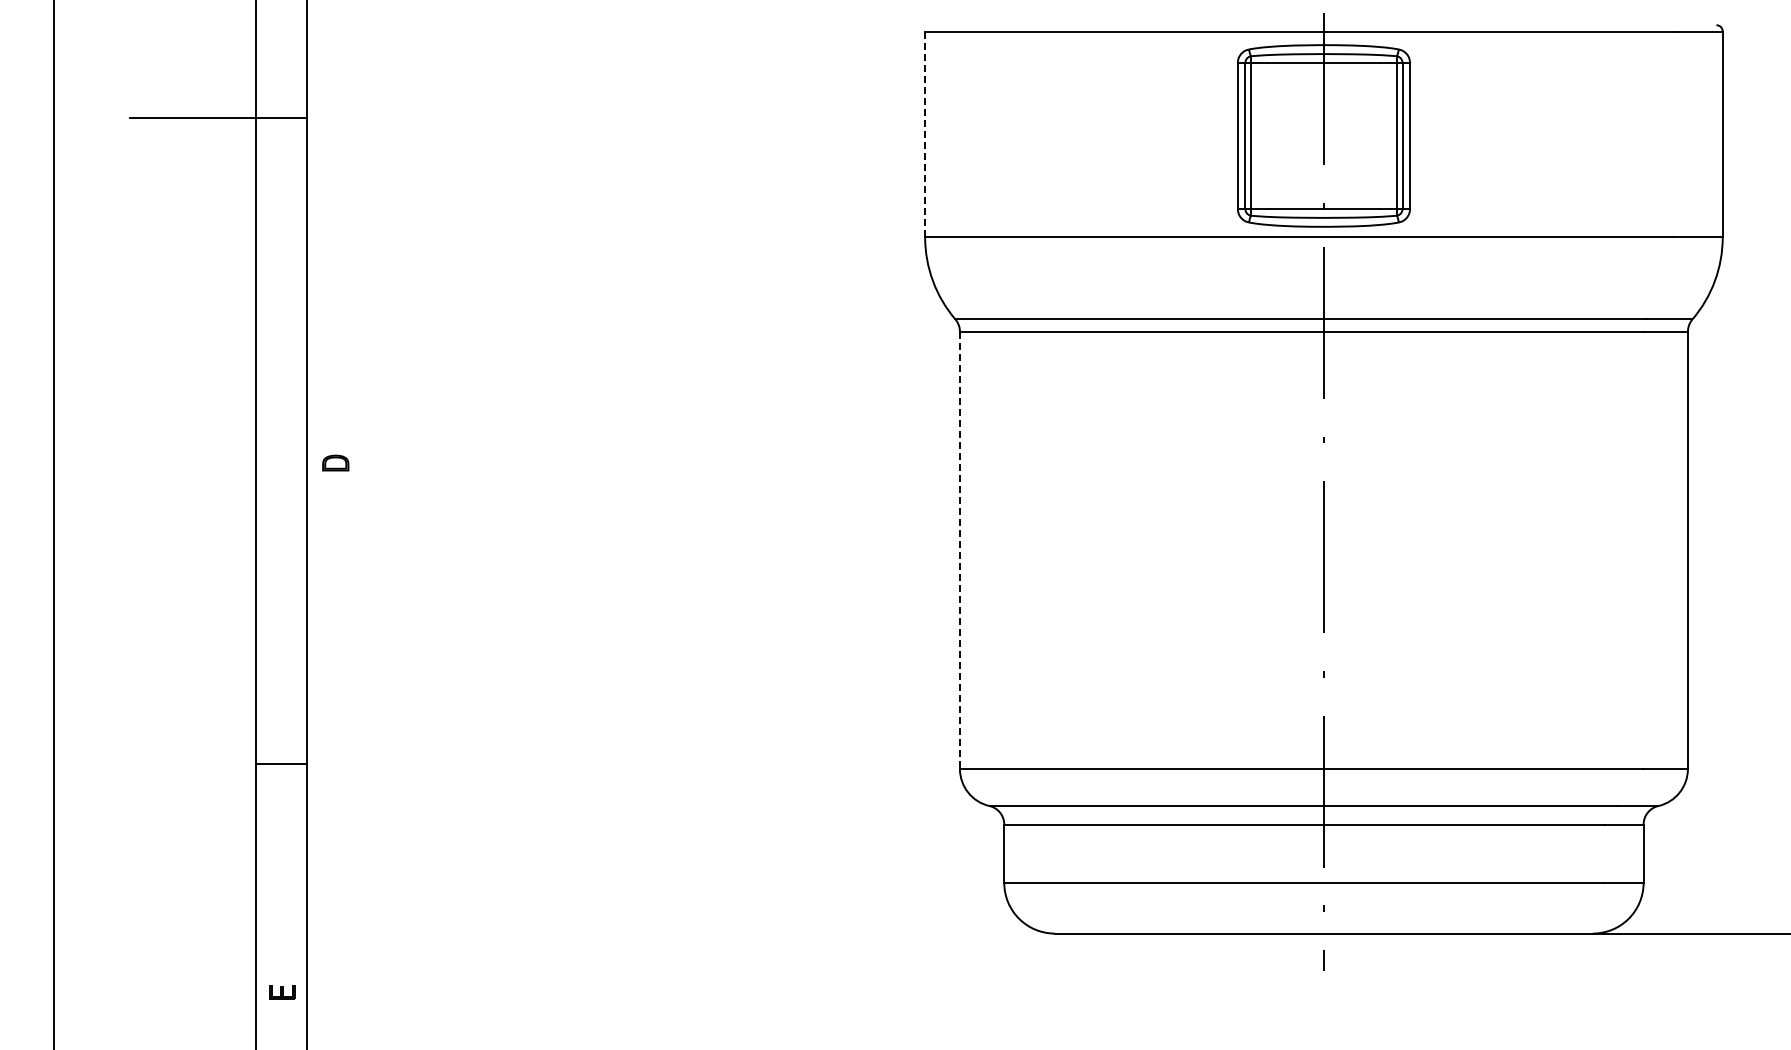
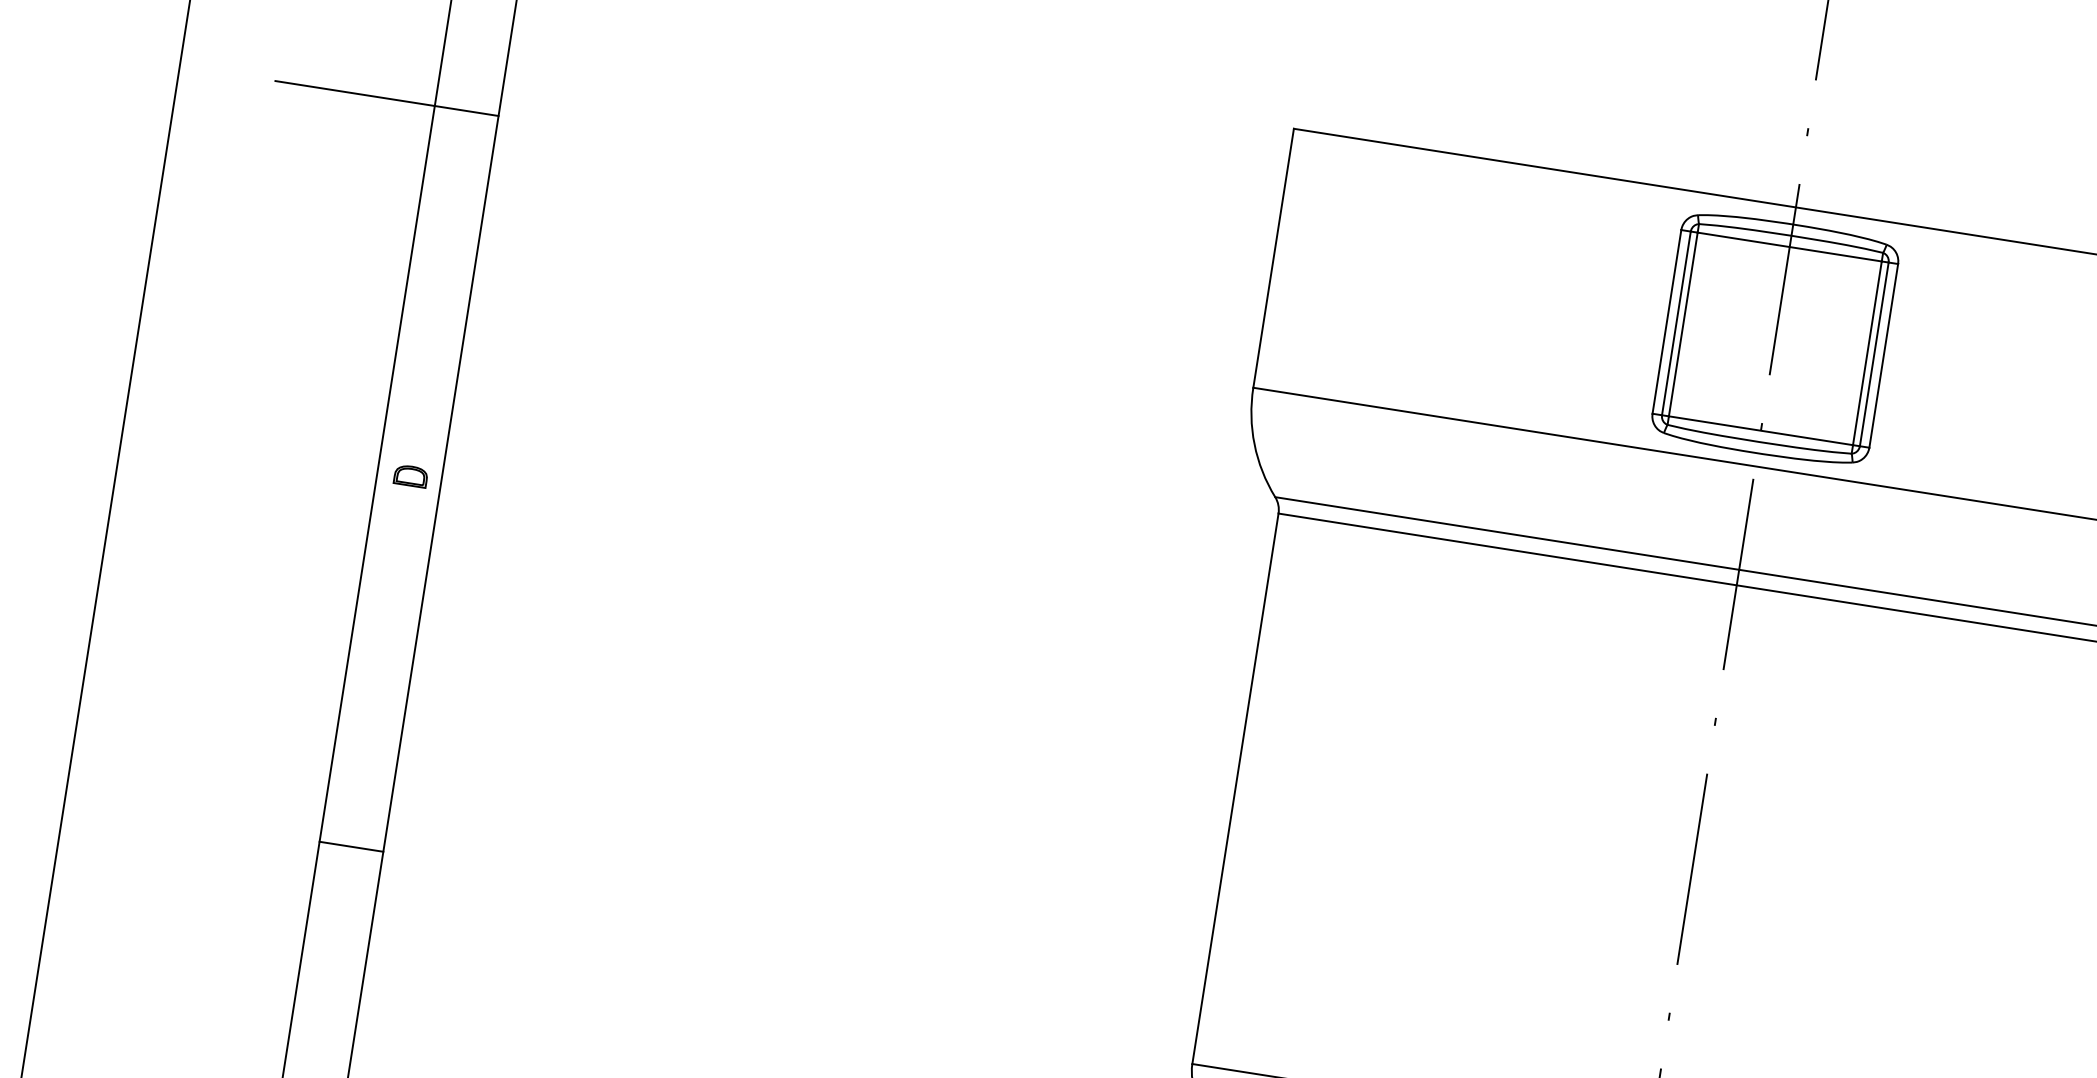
line: (925, 134) -> (1274, 258), dashed -> solid
part: (335, 462) -> (410, 475), moved
line: (959, 550) -> (1234, 788), dashed -> solid
line: (281, 763) -> (351, 846), moved

